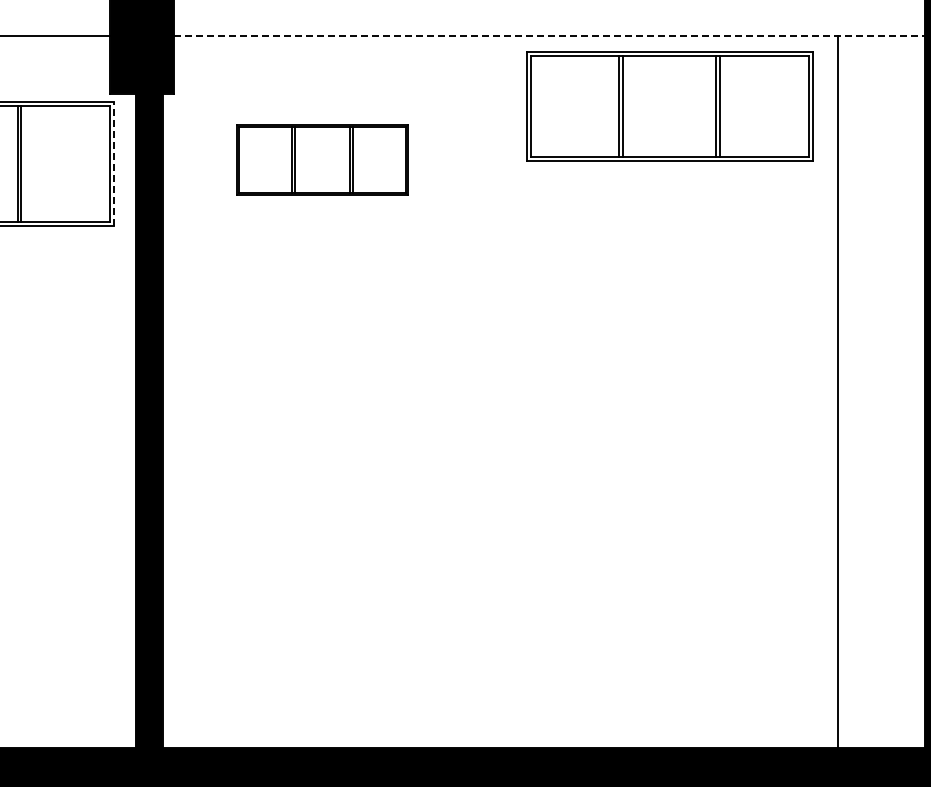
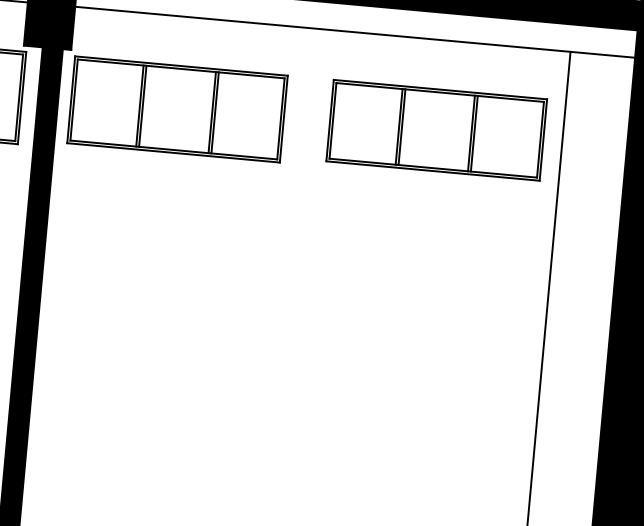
line: (549, 35) -> (355, 32), dashed -> solid
part: (669, 106) -> (436, 130), moved
part: (322, 159) -> (177, 109), size x1.67
line: (114, 163) -> (22, 97), dashed -> solid

